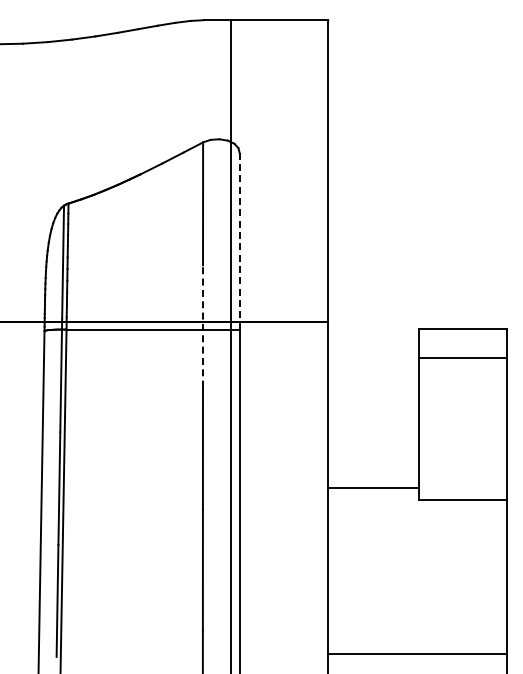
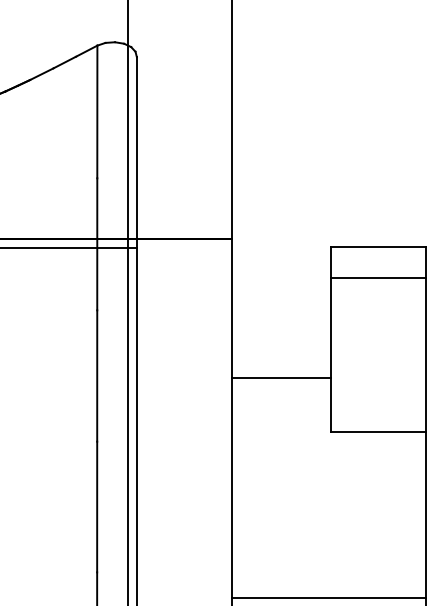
line: (239, 240) -> (136, 151), dashed -> solid
line: (203, 325) -> (97, 243), dashed -> solid
line: (373, 487) -> (281, 377), moved

